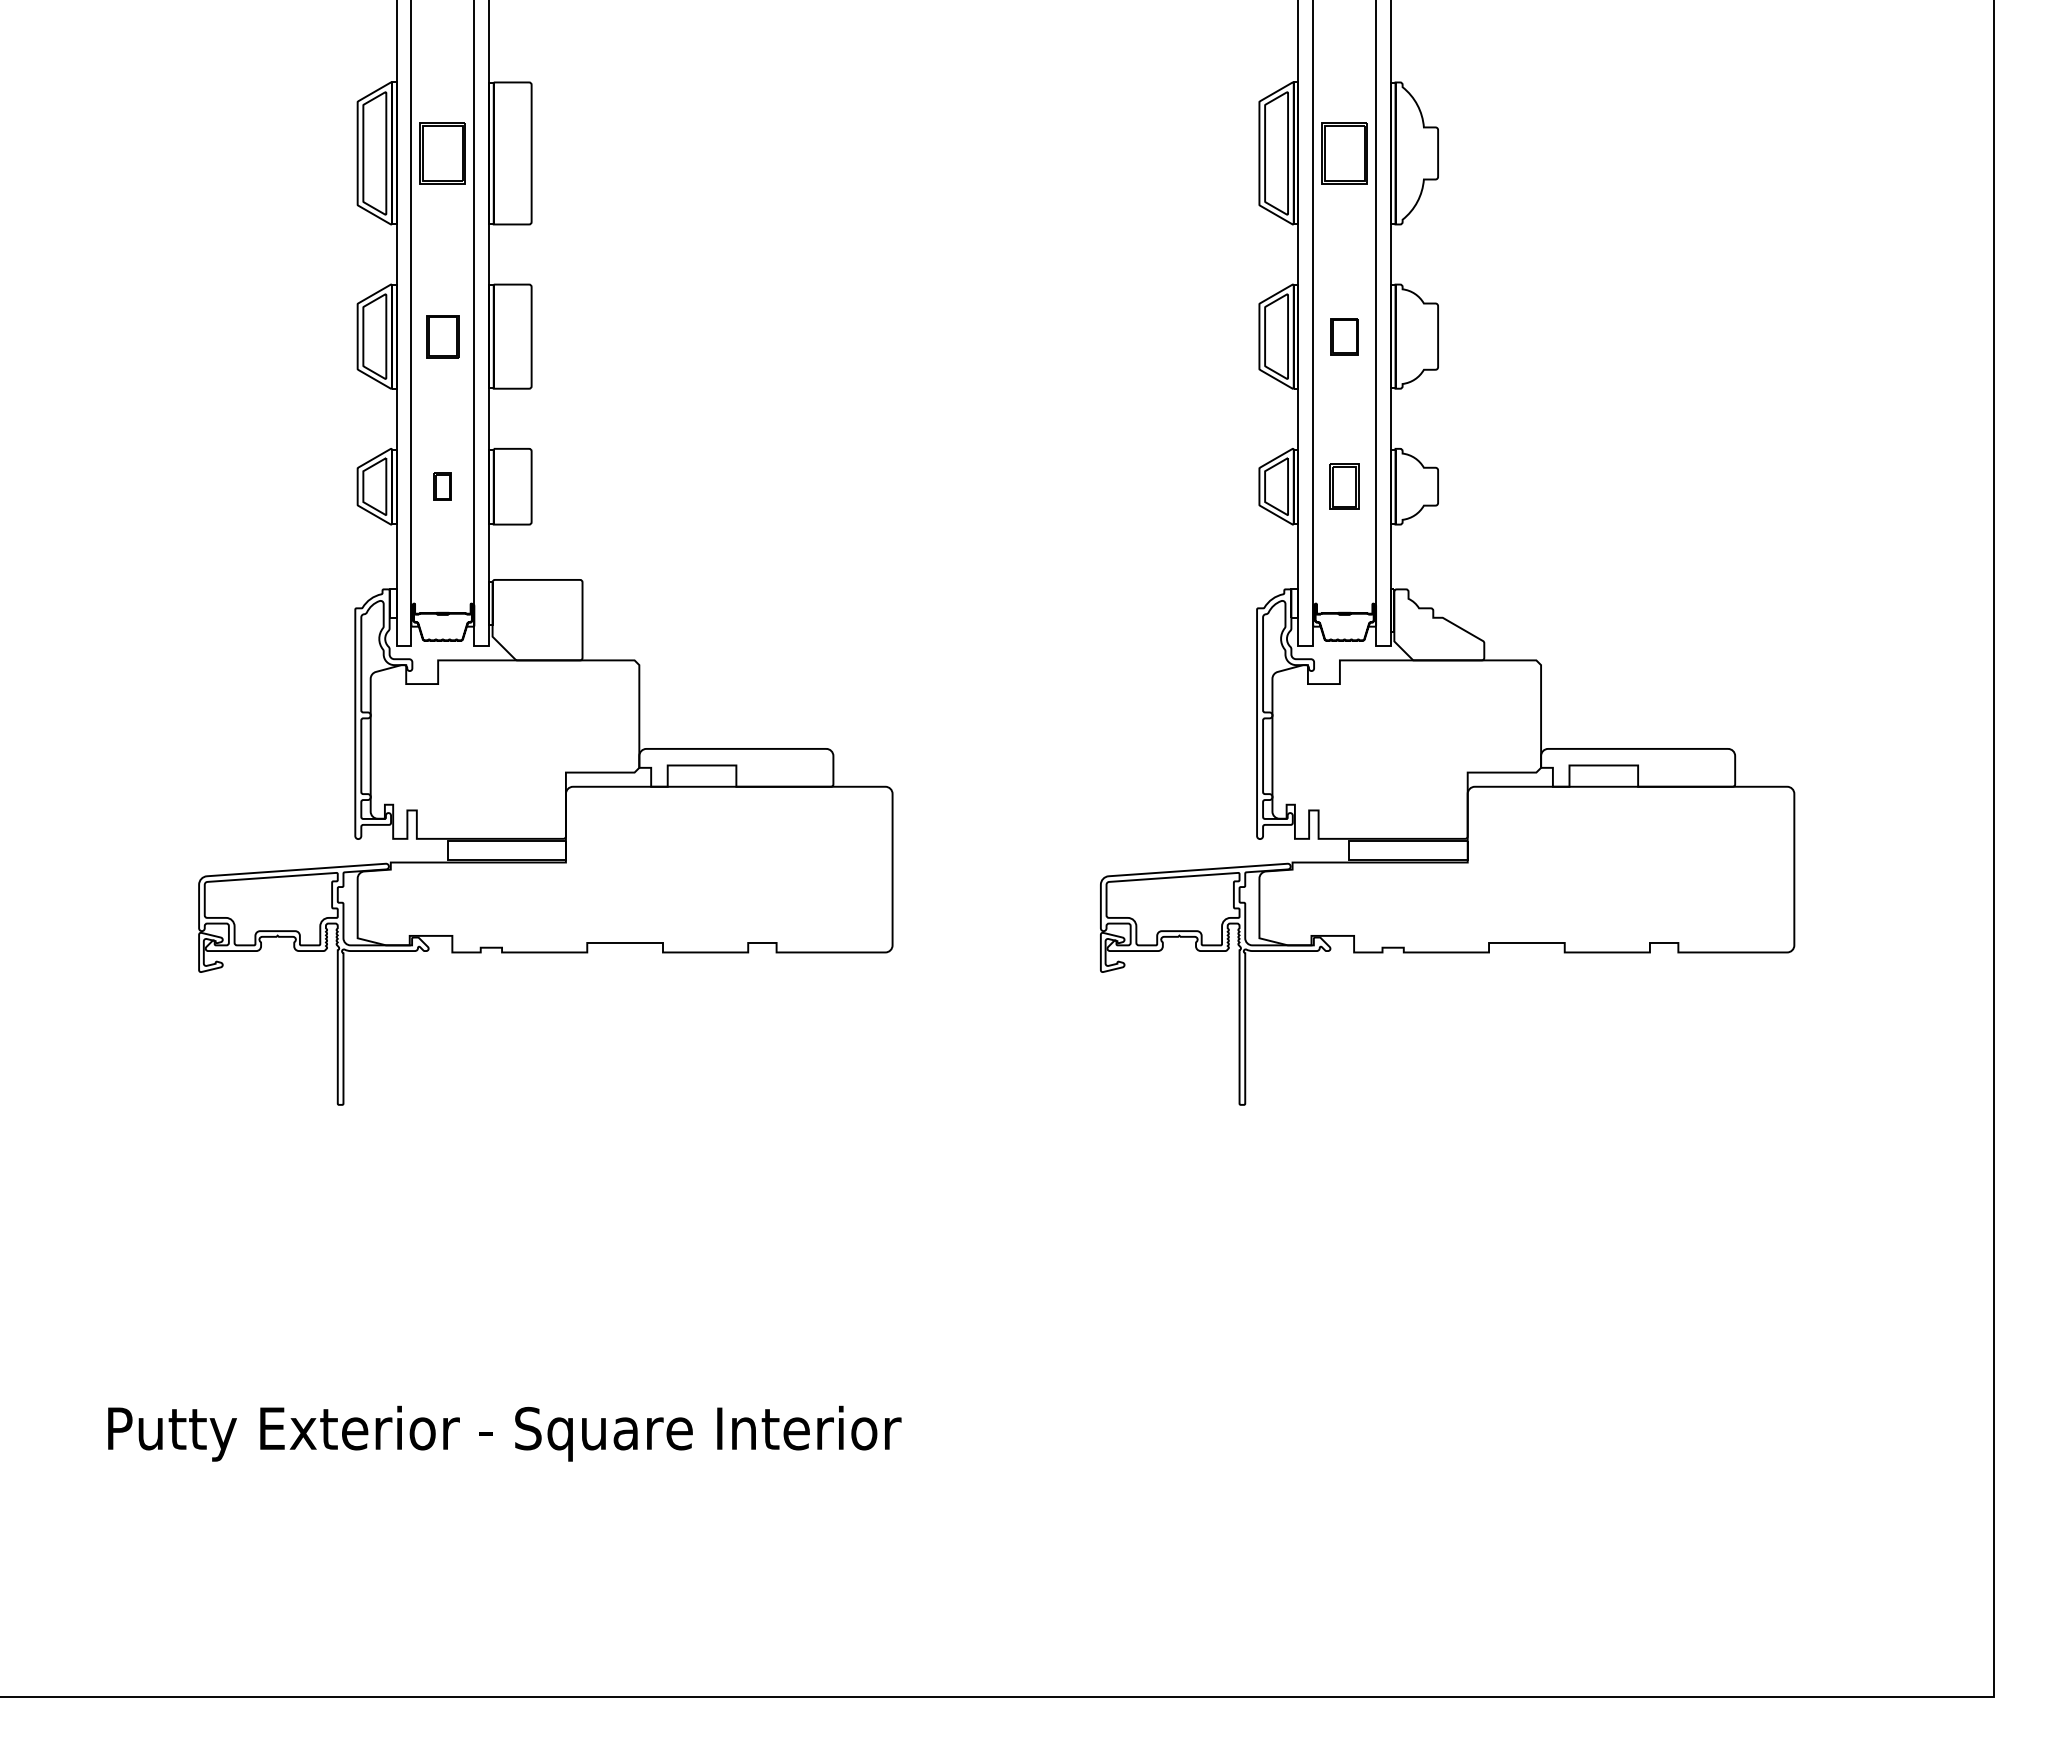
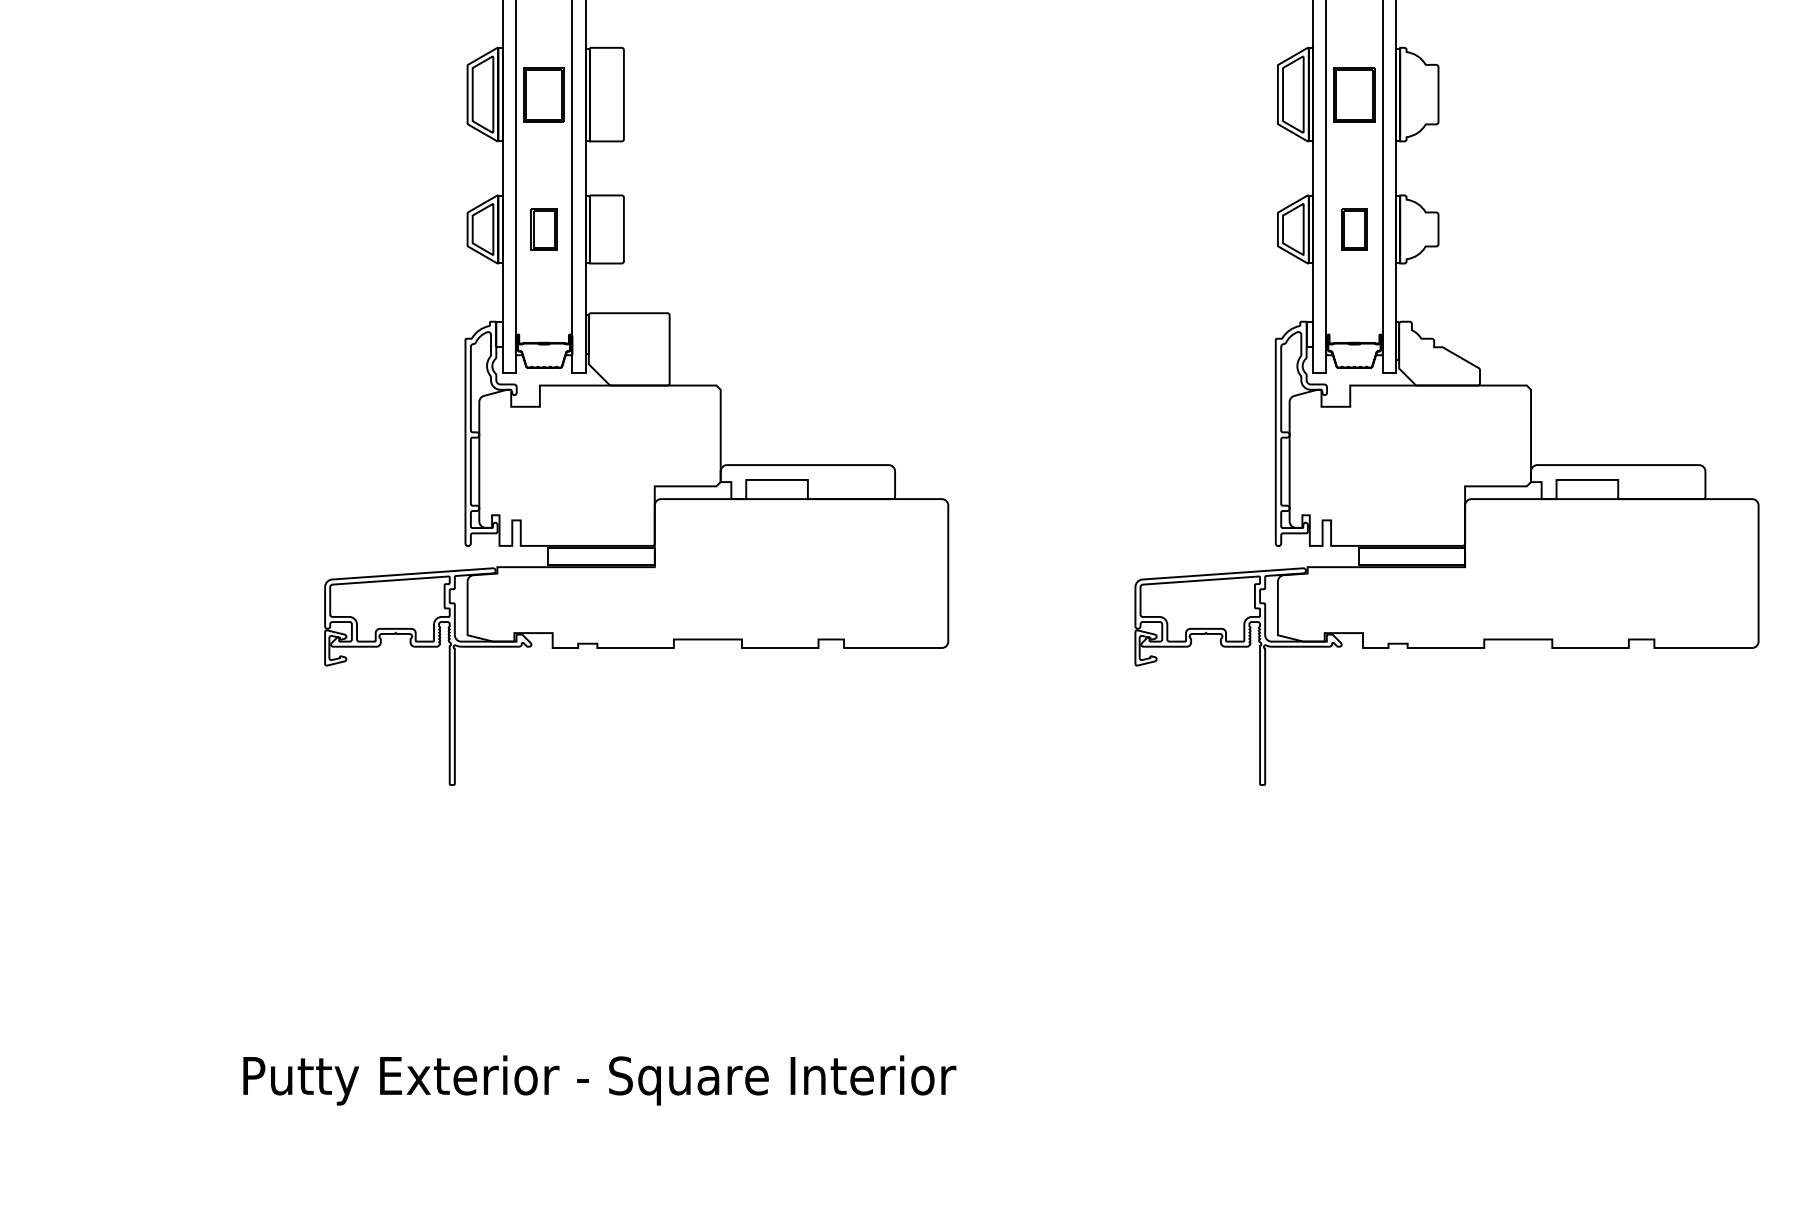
part: (442, 336) -> (543, 94), size x1.43
part: (1344, 336) -> (1354, 94), size x1.67
part: (442, 486) -> (543, 229), size x1.67

